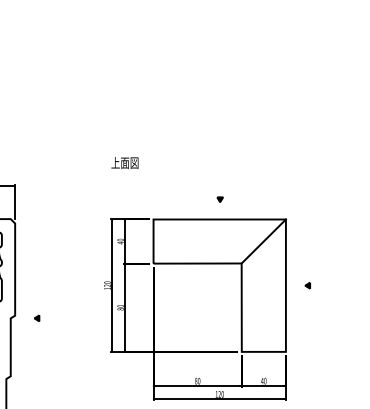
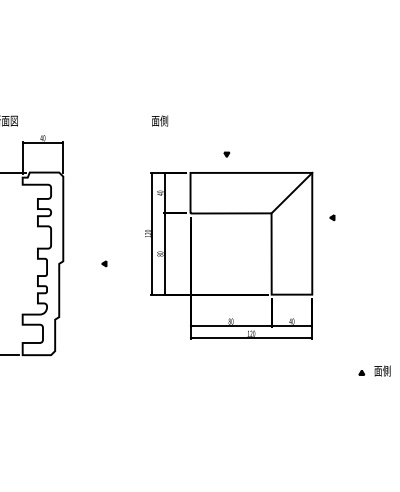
text: (124, 162) -> (163, 120), 上面図 -> 面側
part: (219, 199) -> (226, 154), moved
part: (307, 285) -> (332, 217), moved
part: (37, 318) -> (104, 263), moved

